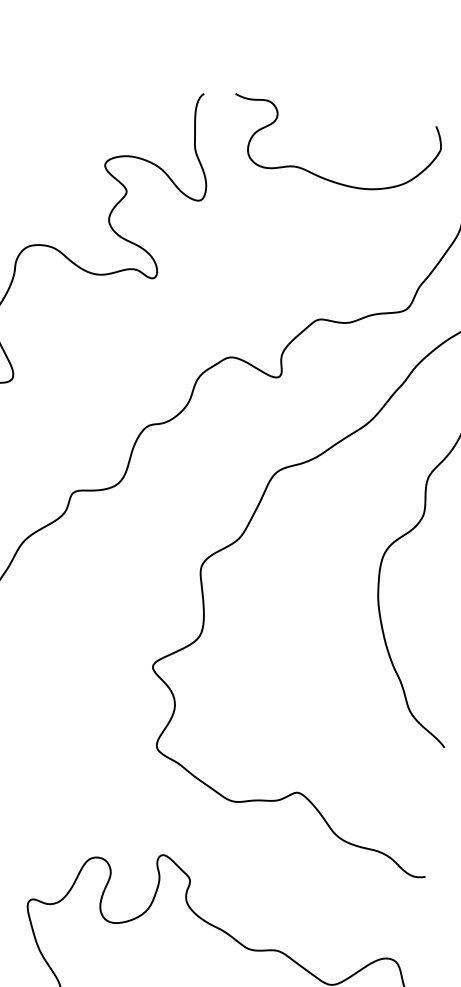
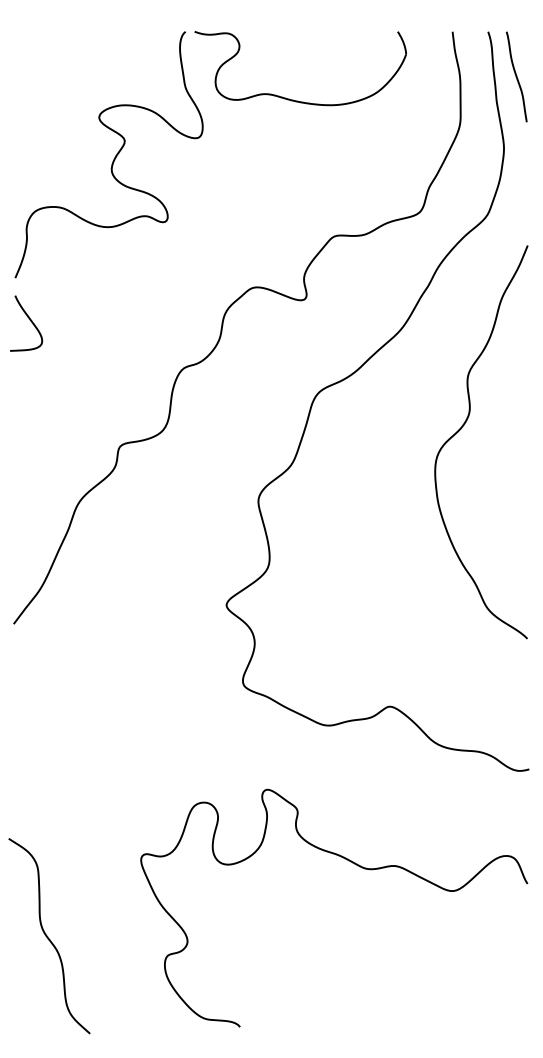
part: (322, 176) -> (293, 99), moved

